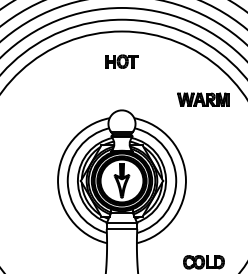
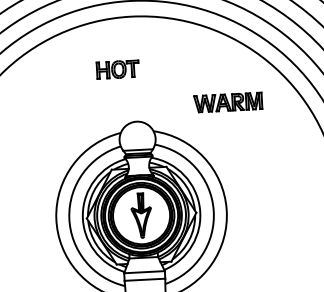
part: (121, 61) -> (117, 69), moved
part: (203, 99) -> (228, 102), moved

